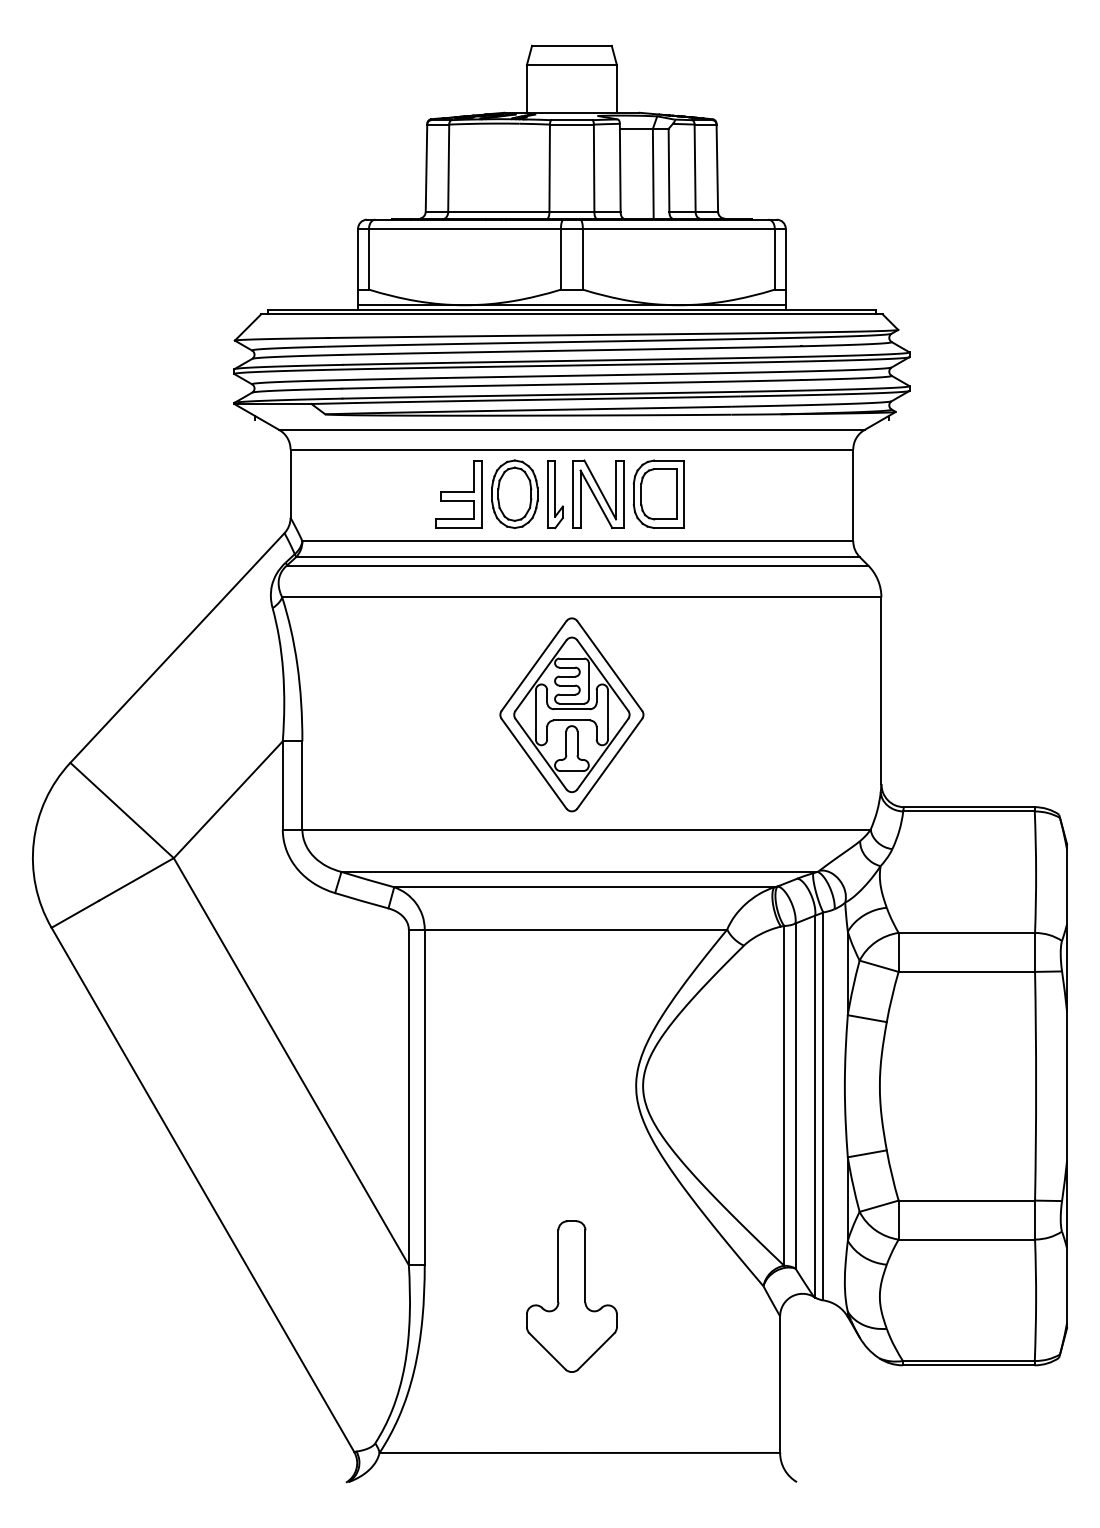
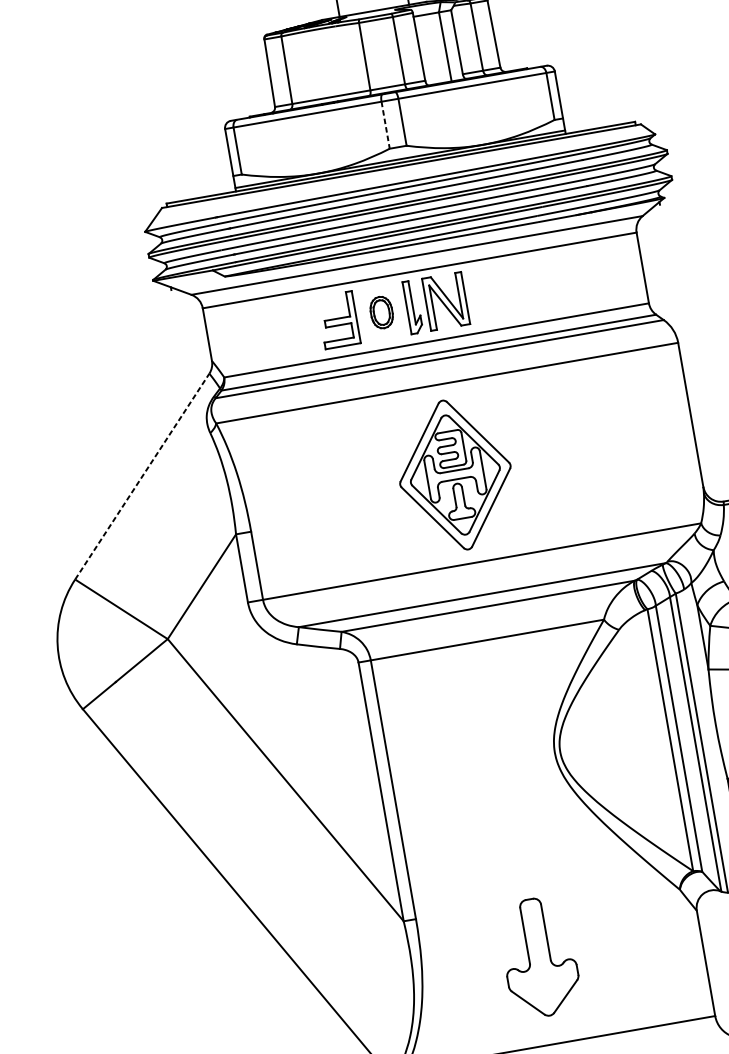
line: (560, 259) -> (385, 125), solid -> dashed
part: (514, 493) -> (381, 312), size x0.6
part: (658, 493) -> (492, 292), removed
line: (177, 648) -> (142, 476), solid -> dashed
part: (571, 1296) -> (539, 957), moved

